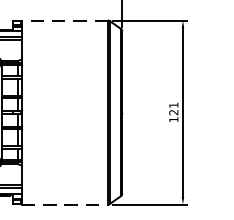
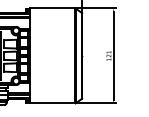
line: (64, 20) -> (52, 8), dashed -> solid
line: (66, 204) -> (53, 103), dashed -> solid

